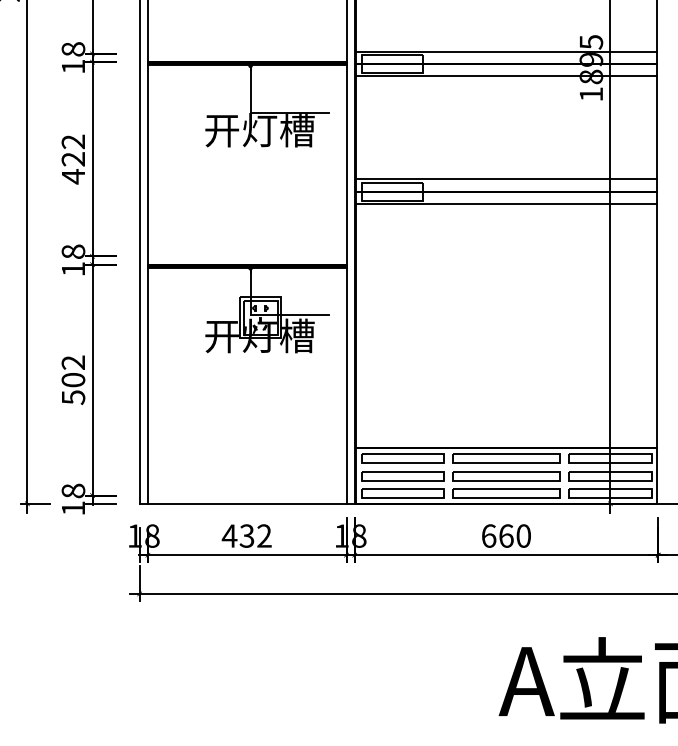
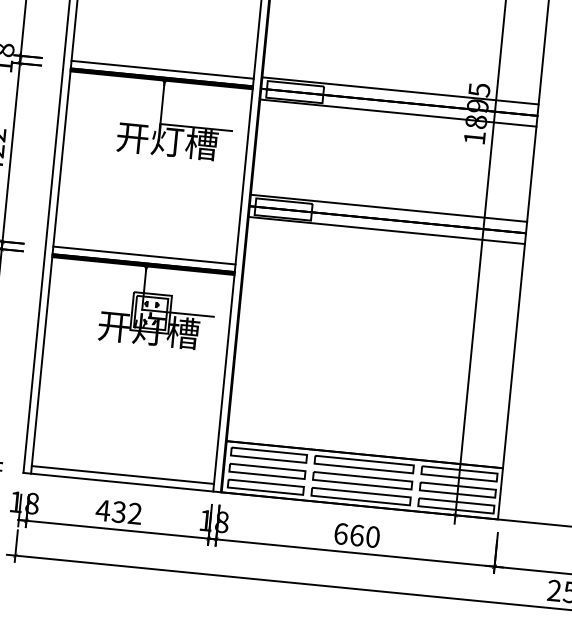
line: (246, 53) -> (162, 69), added
line: (246, 256) -> (143, 255), added
line: (246, 495) -> (122, 474), added

